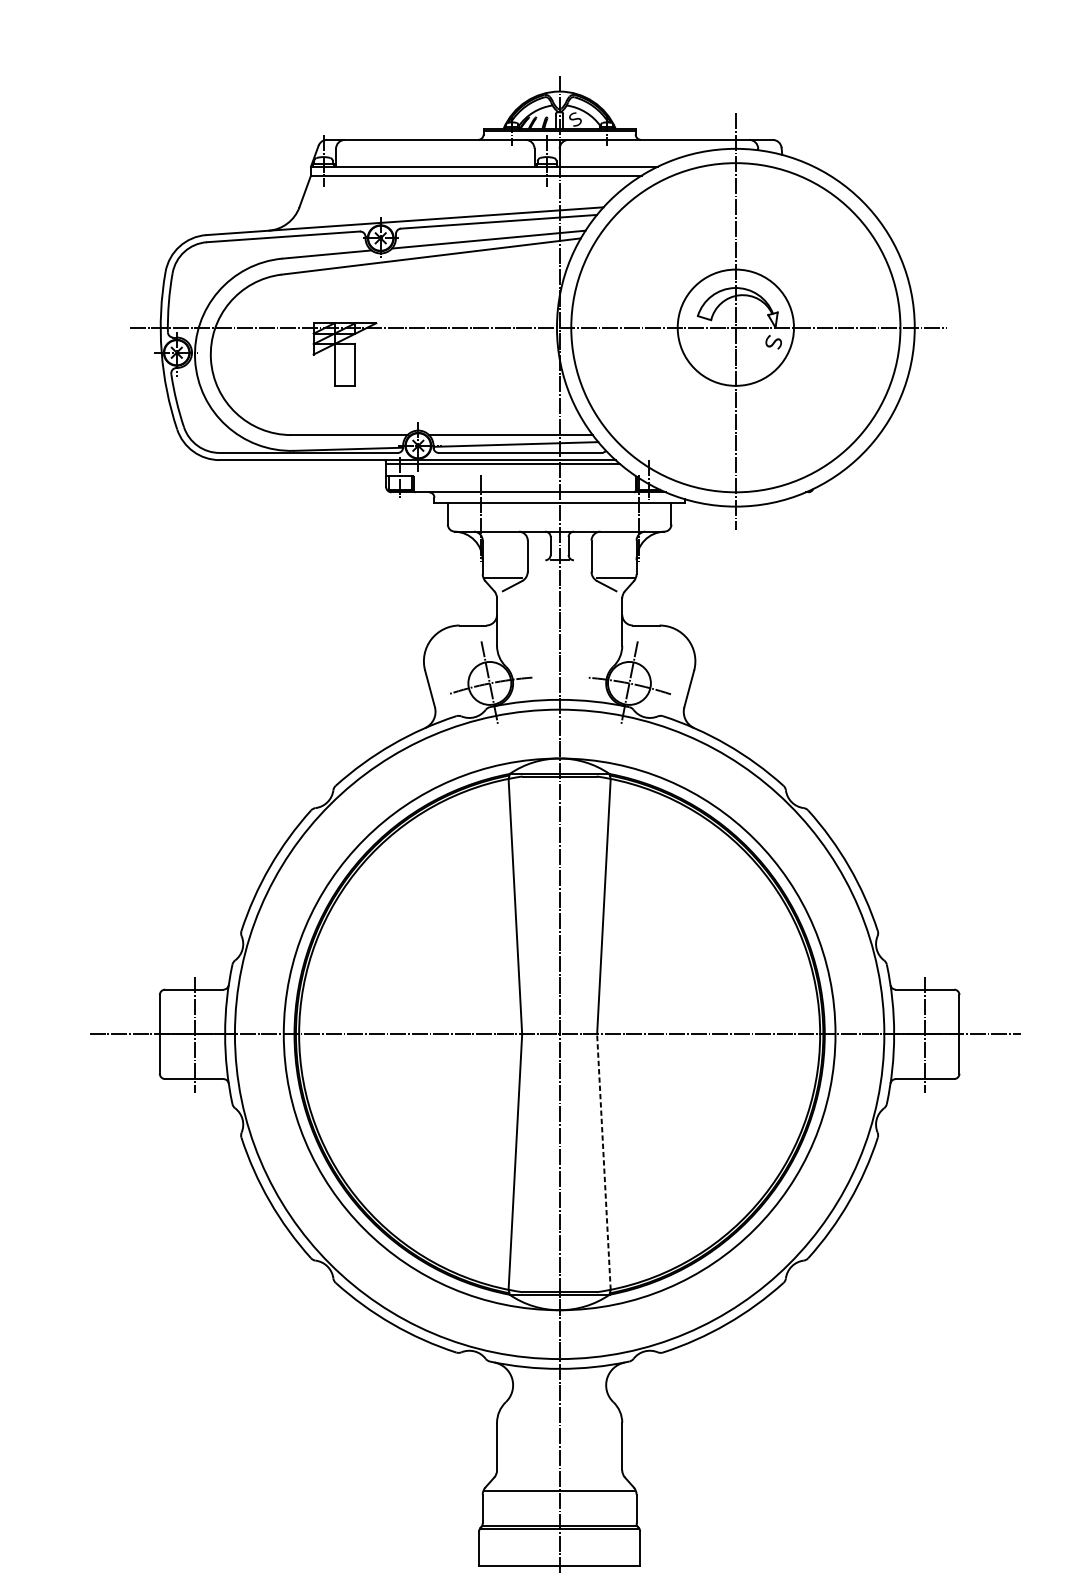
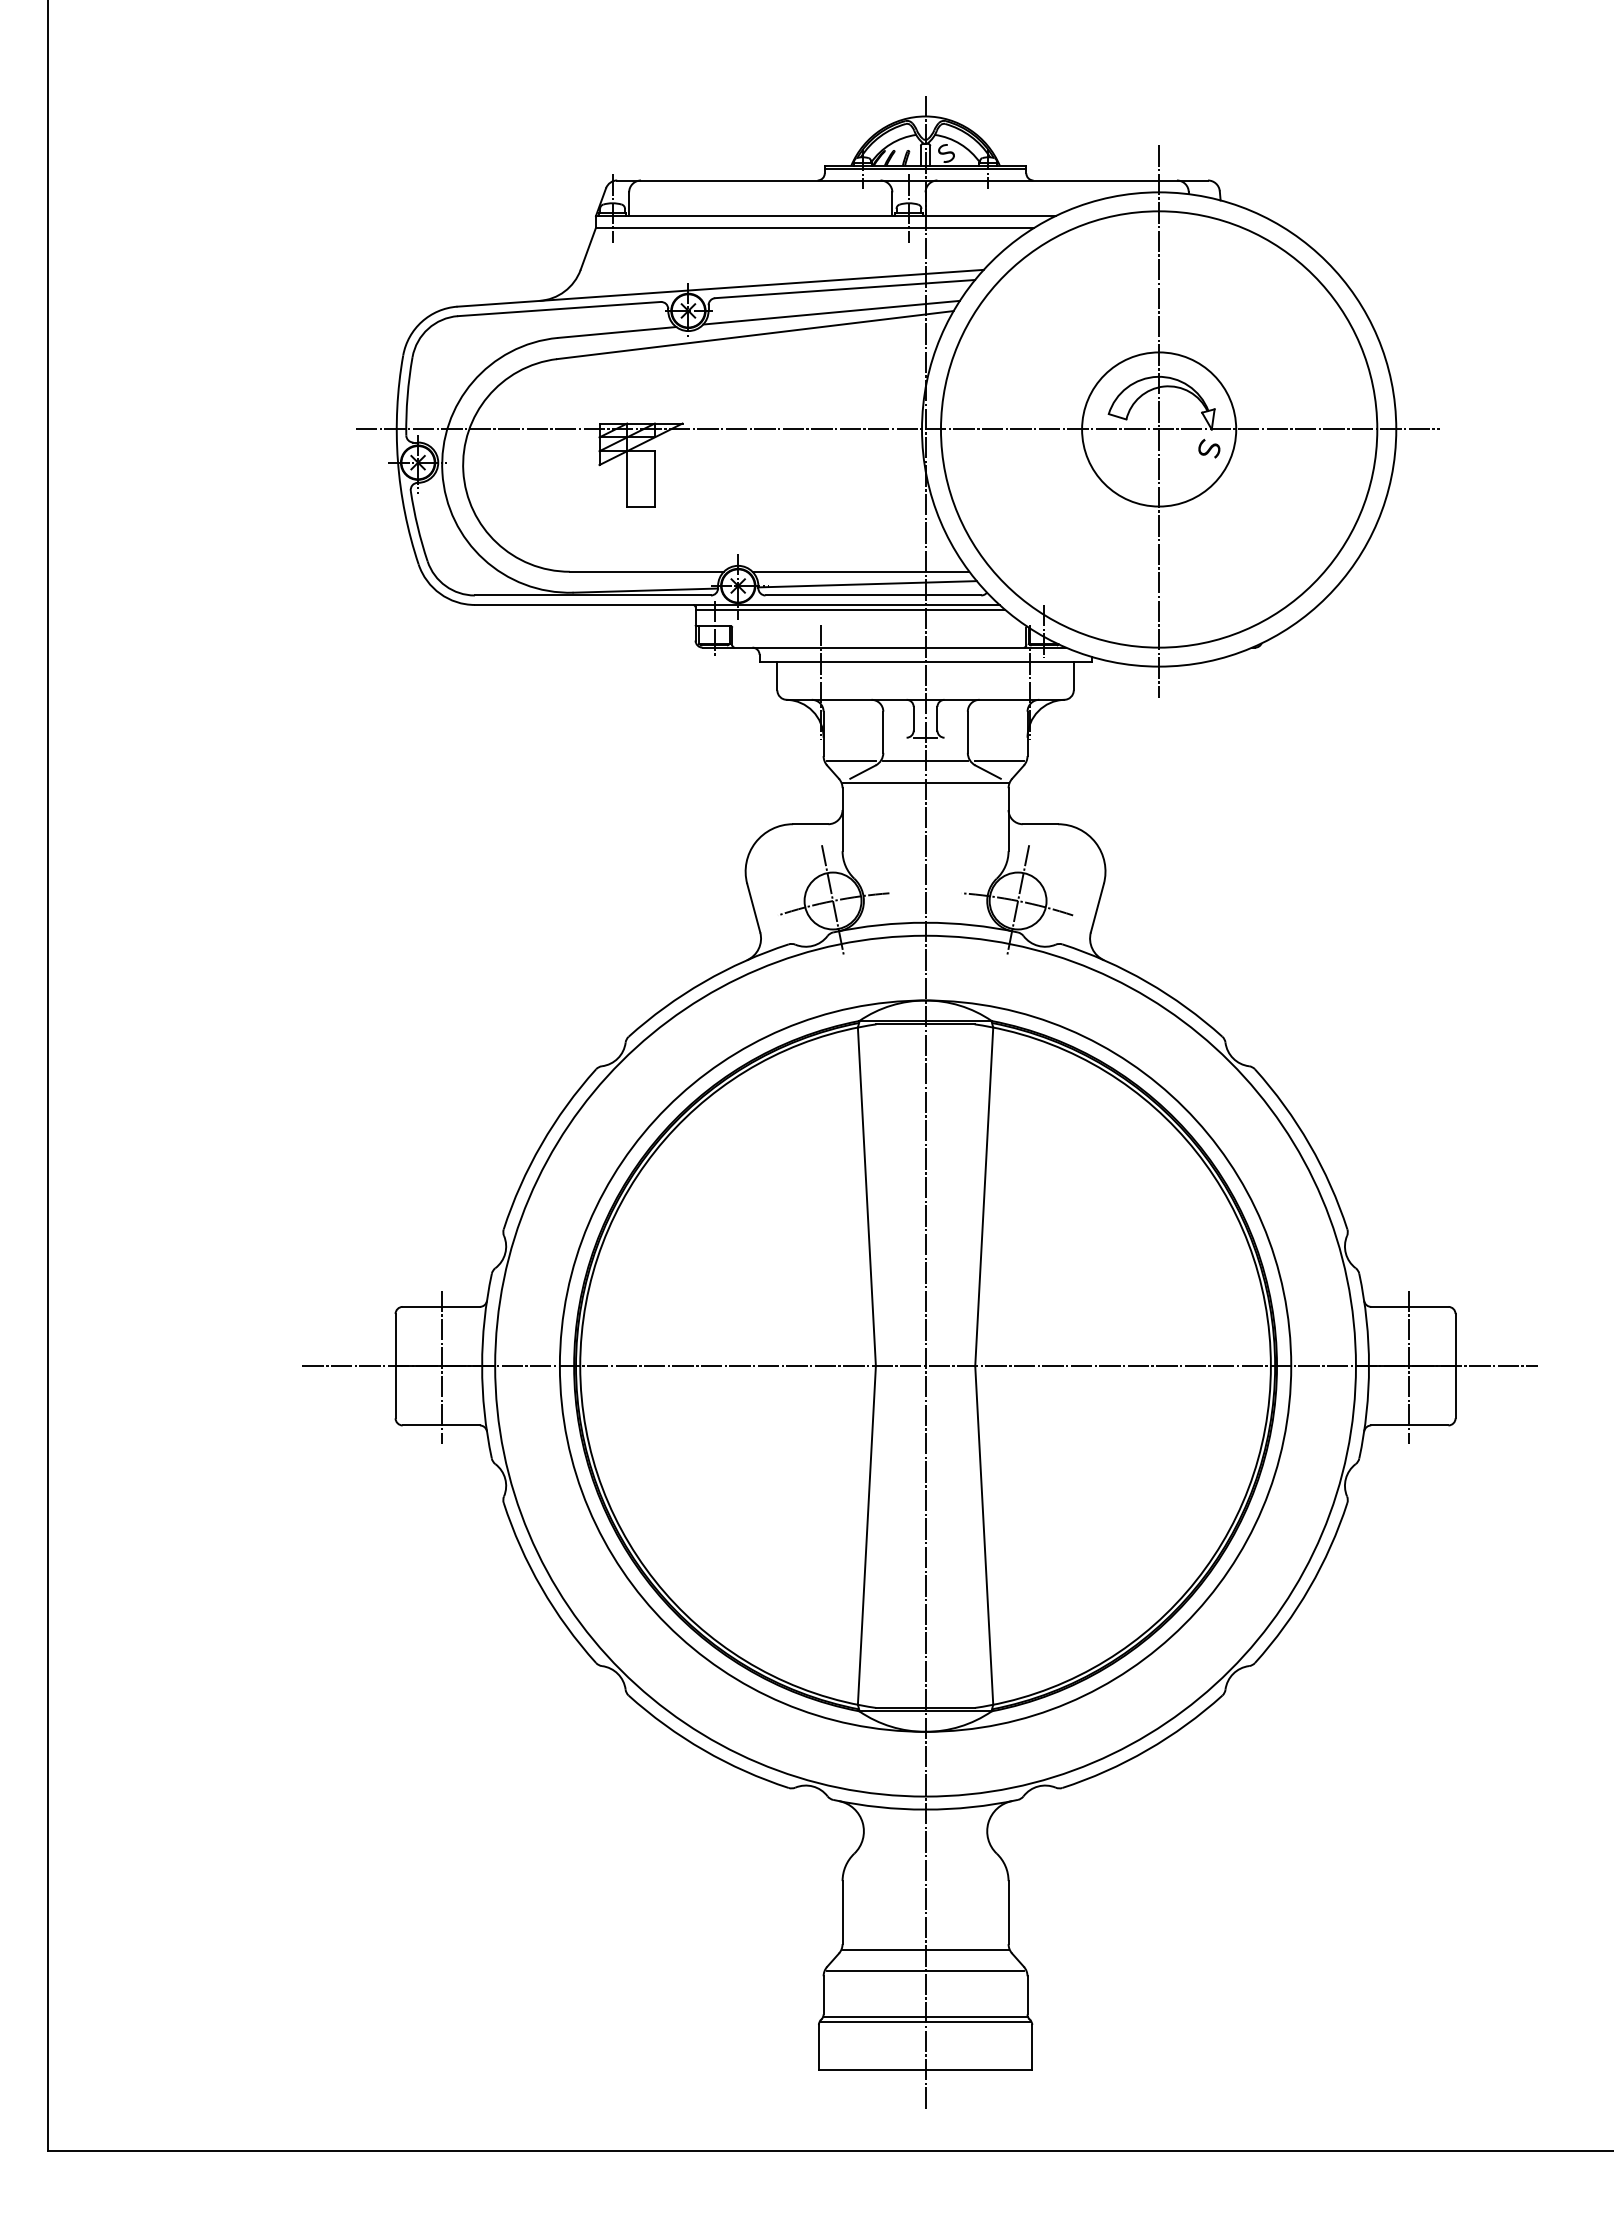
line: (559, 578) -> (925, 761), added
line: (559, 594) -> (925, 782), added
line: (604, 1162) -> (984, 1535), dashed -> solid
line: (559, 1474) -> (925, 1949), added

